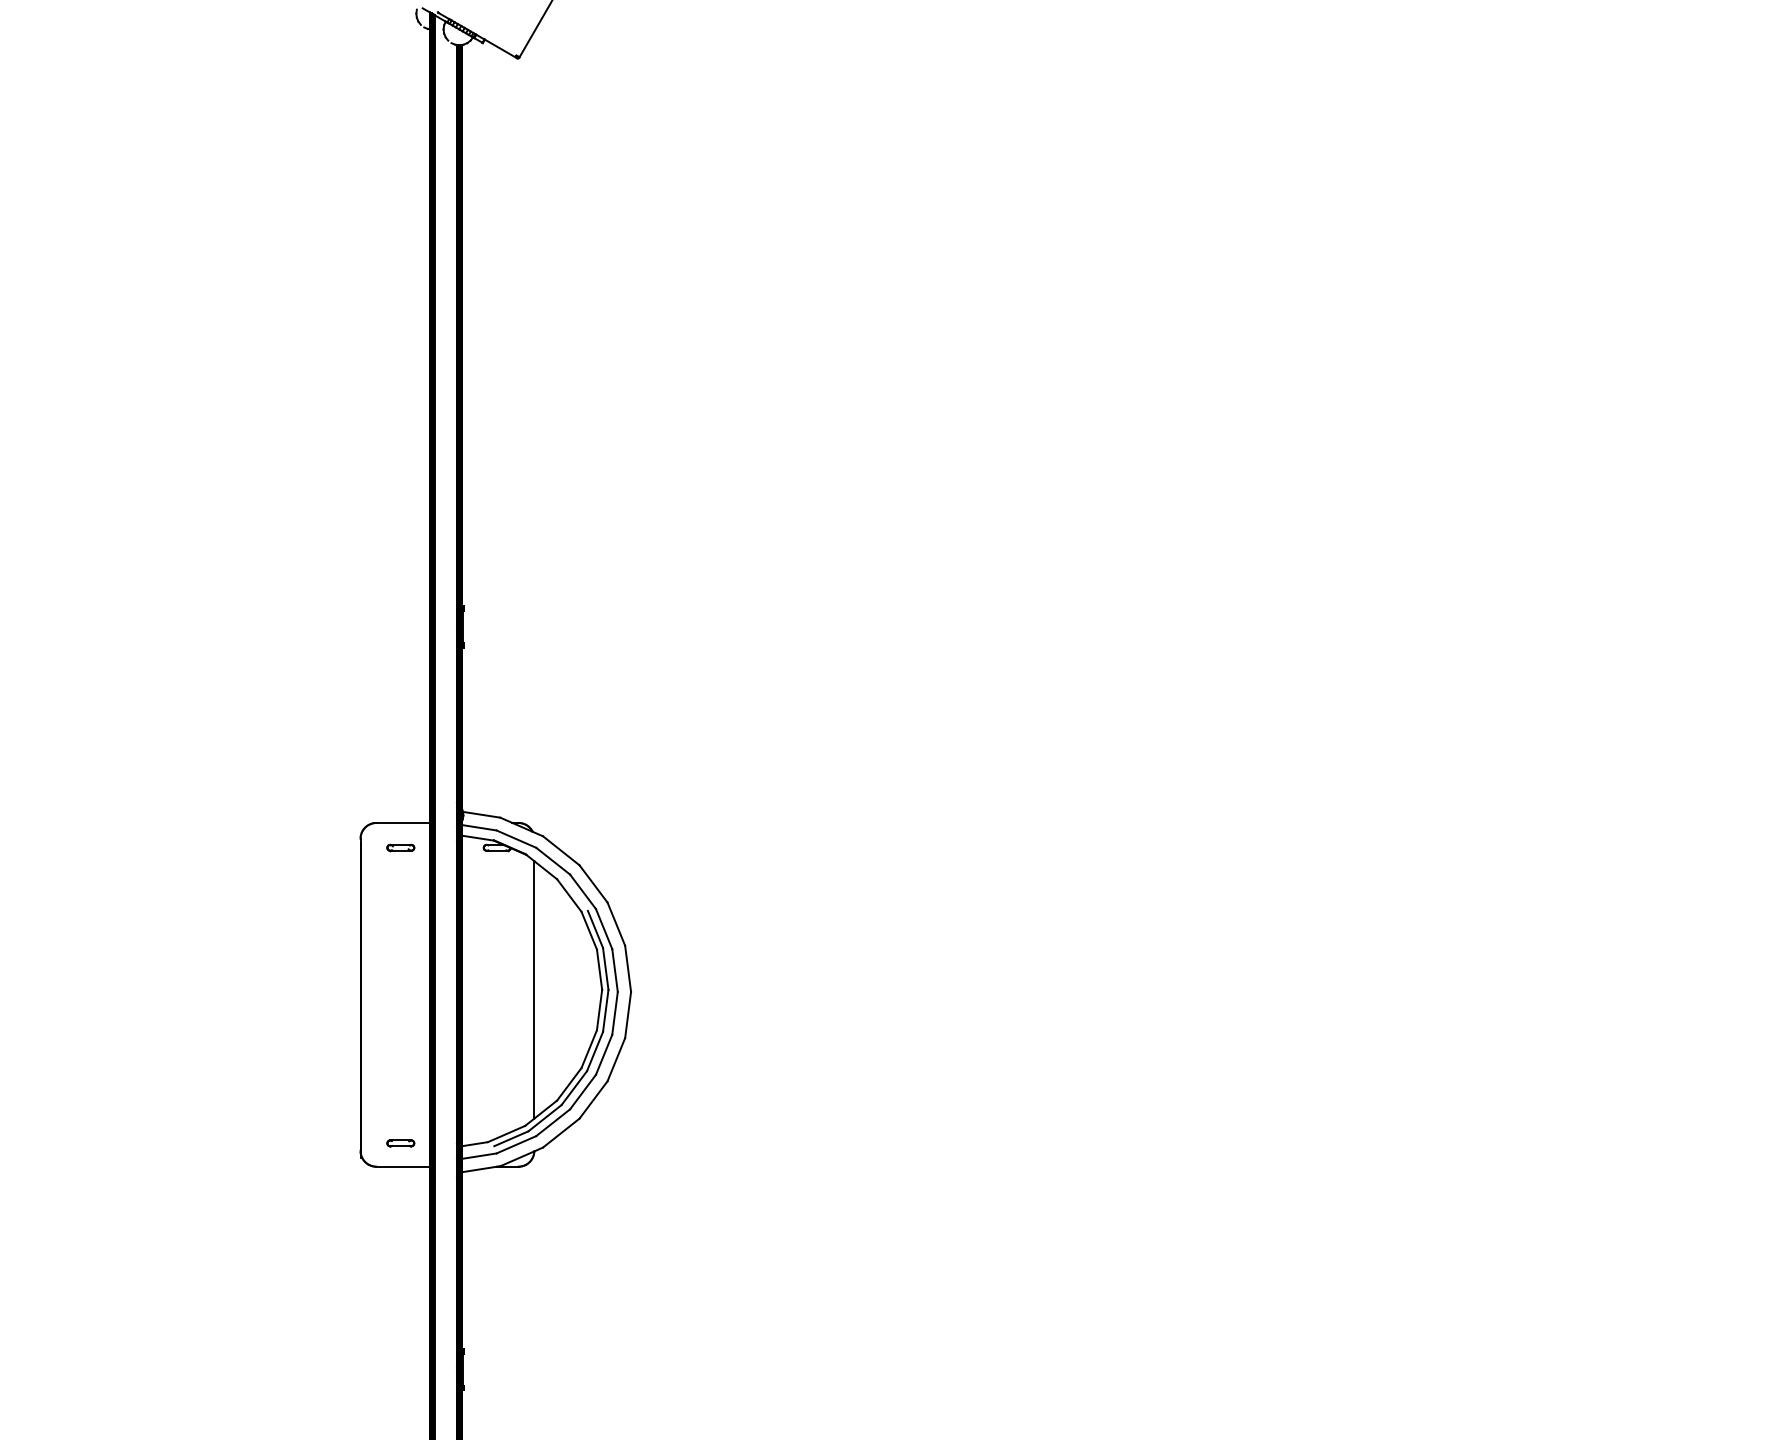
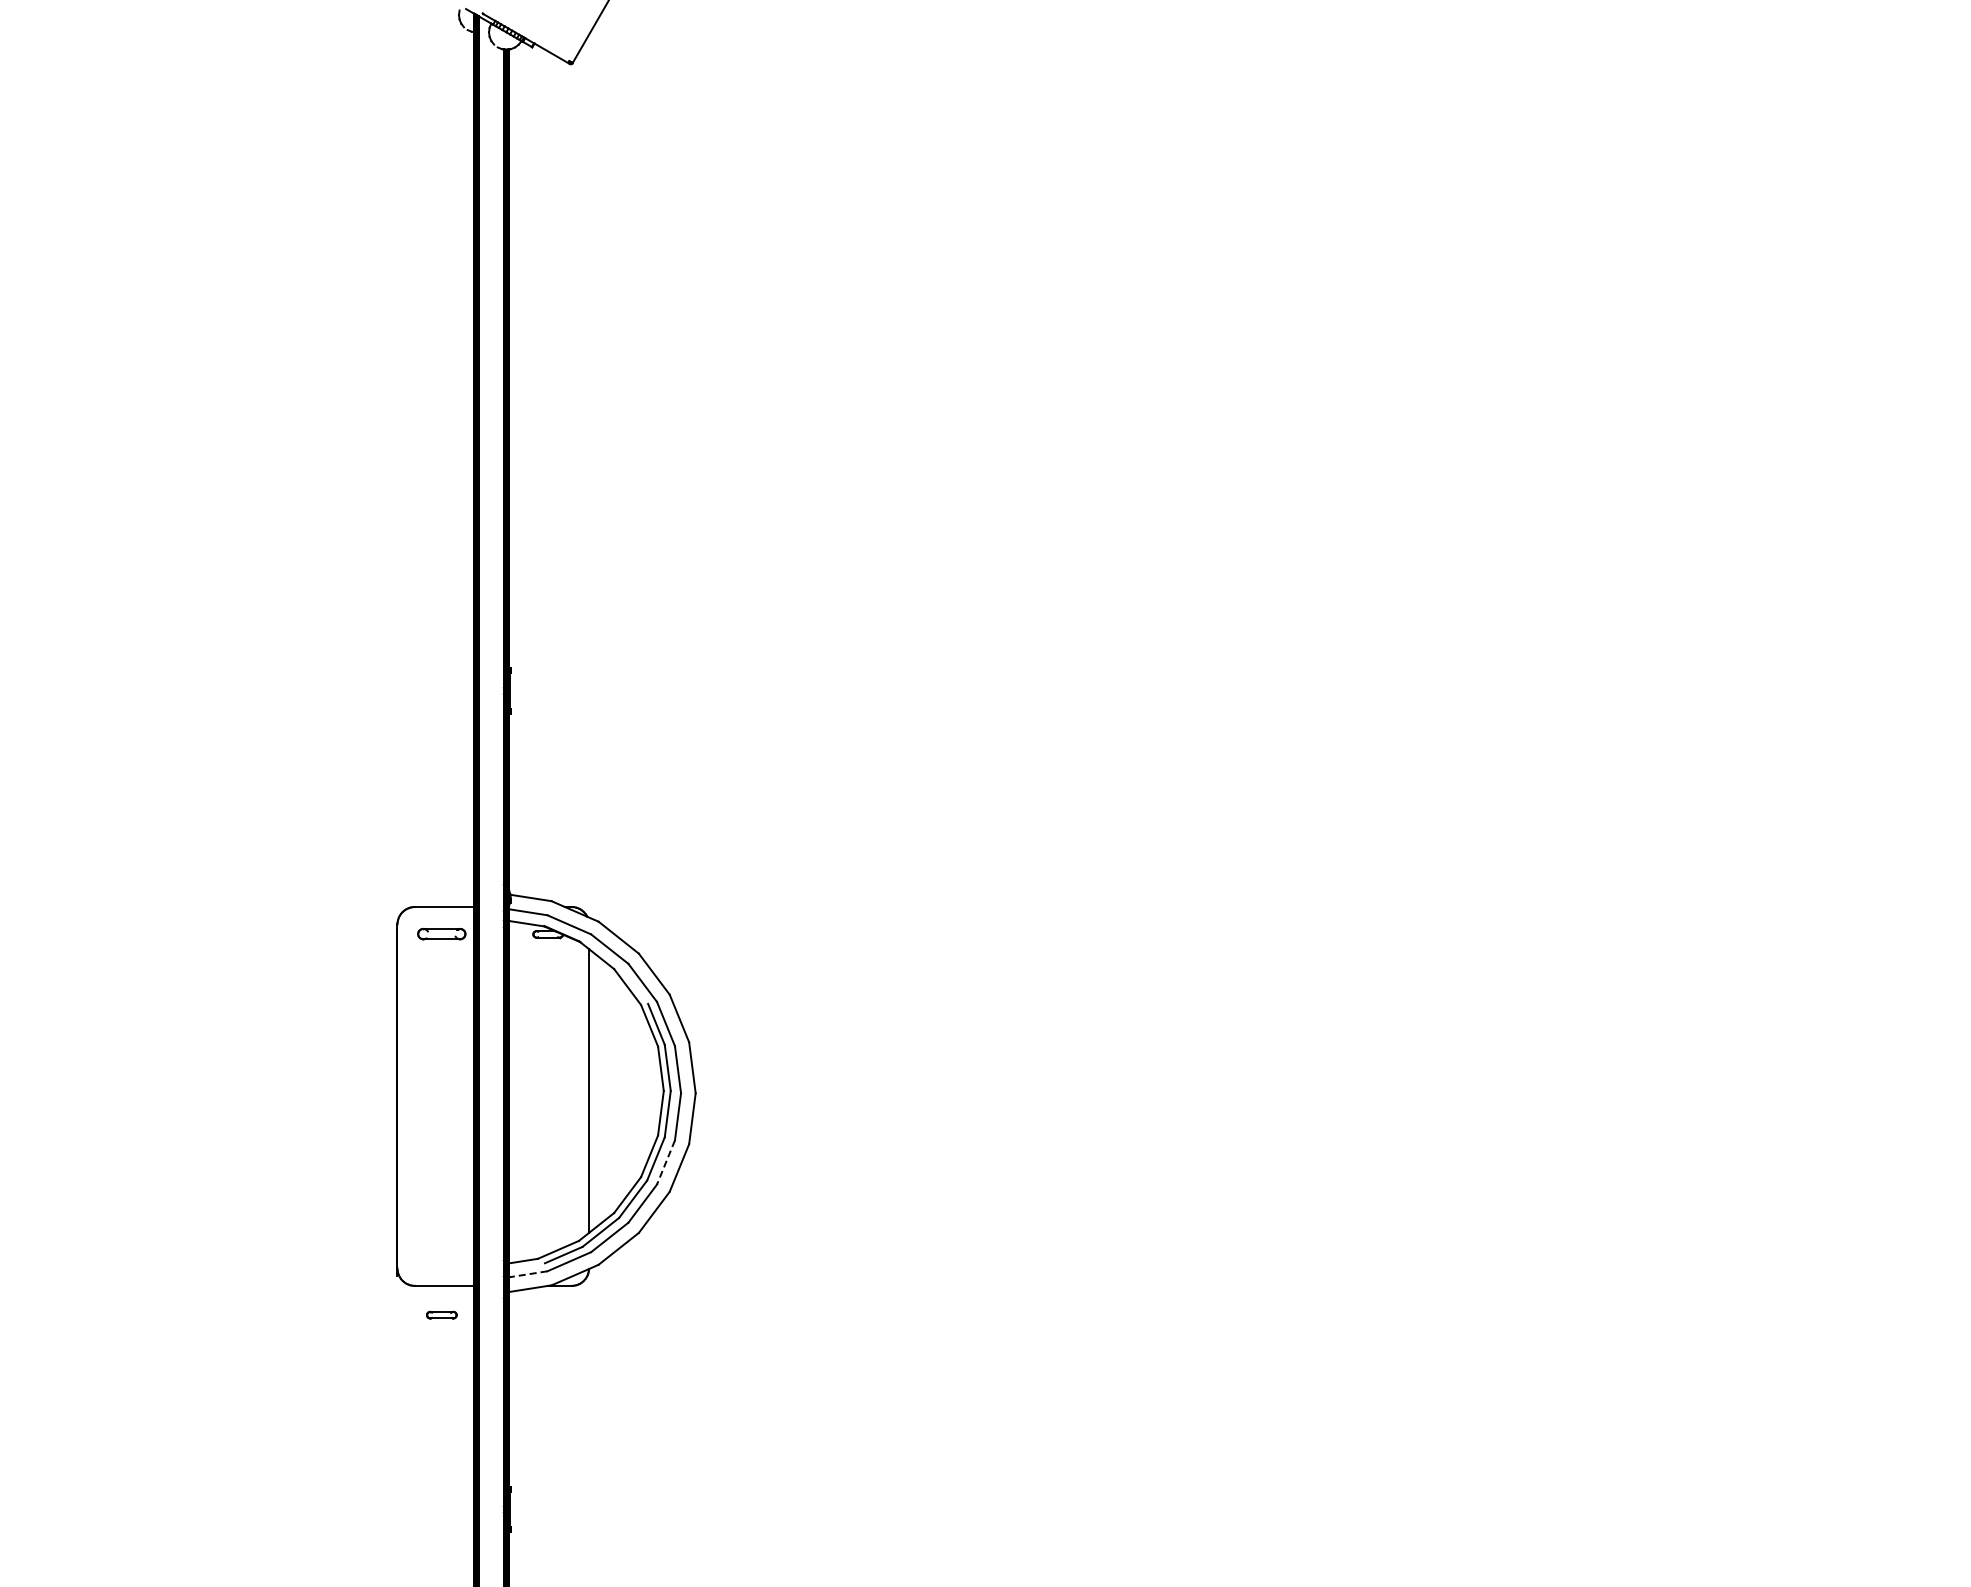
part: (400, 847) -> (441, 934), size x1.6
line: (603, 1054) -> (665, 1162), solid -> dashed
part: (400, 1142) -> (441, 1314), moved
line: (478, 1156) -> (527, 1274), solid -> dashed

